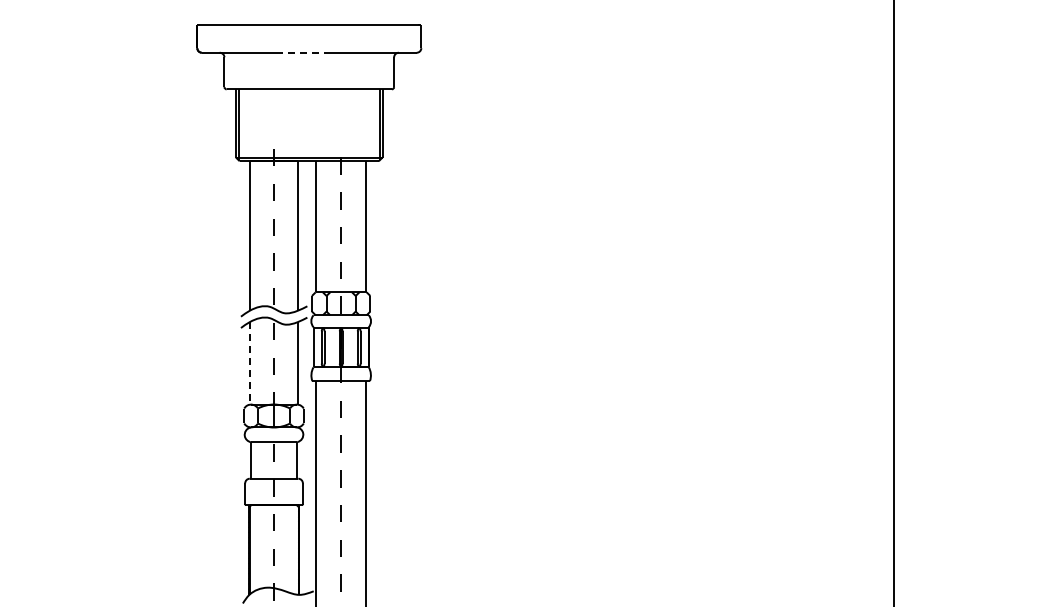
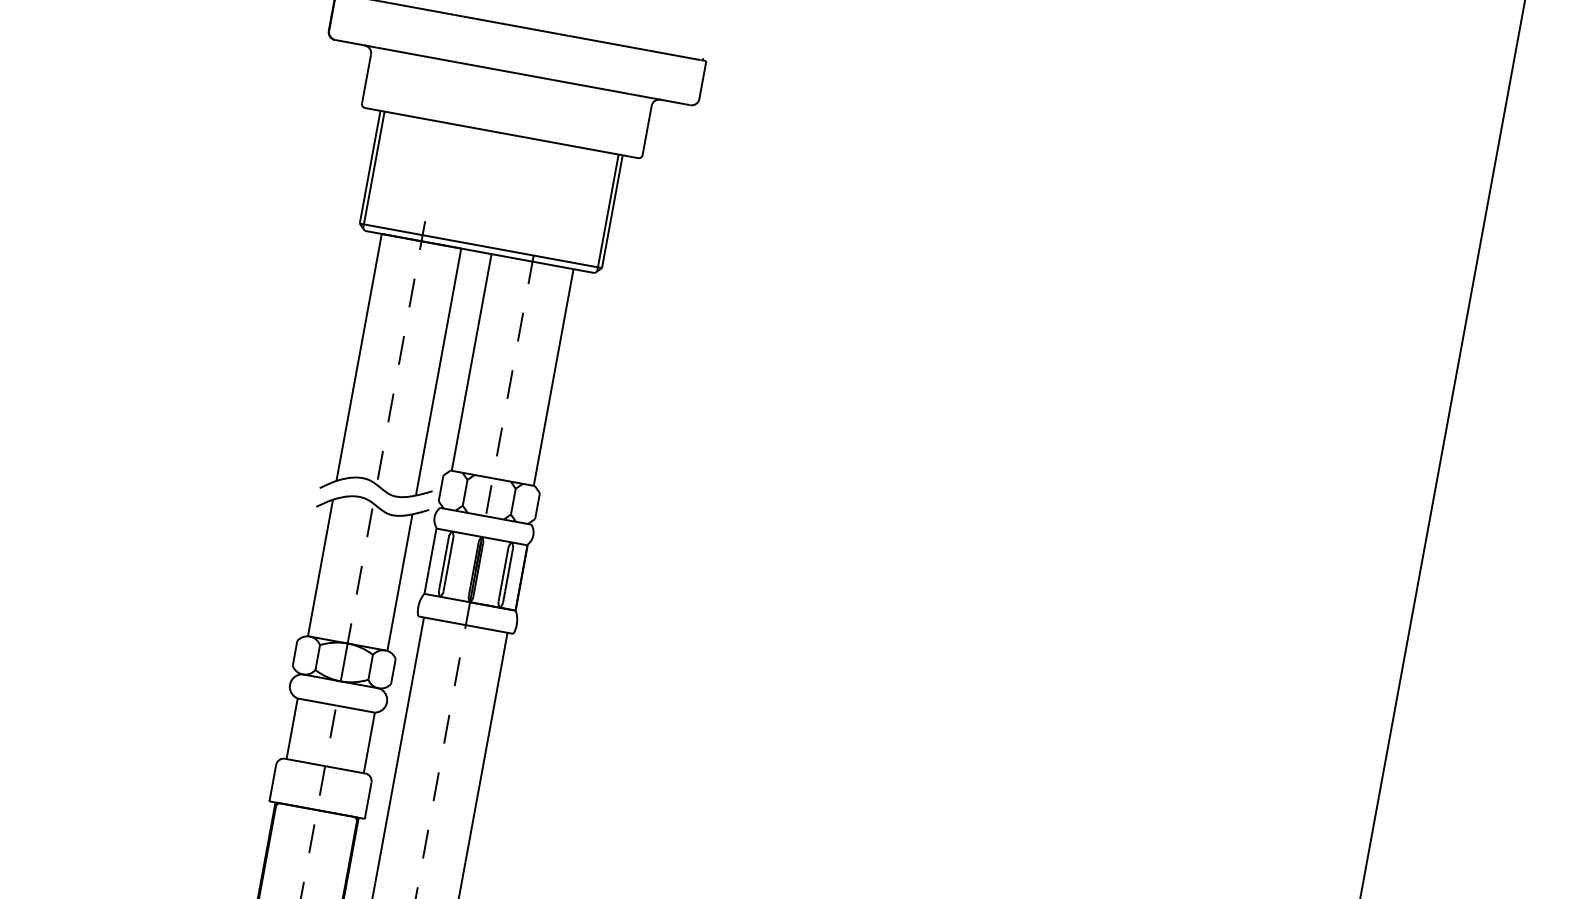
line: (303, 52) -> (503, 70), dashed -> solid
line: (250, 363) -> (321, 568), dashed -> solid

